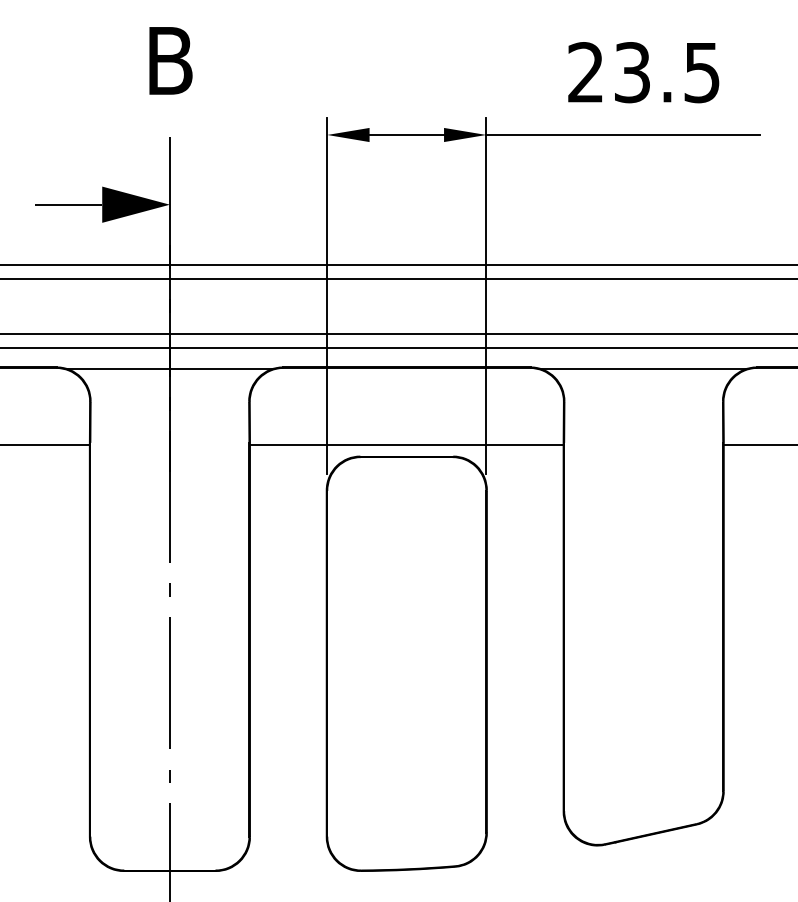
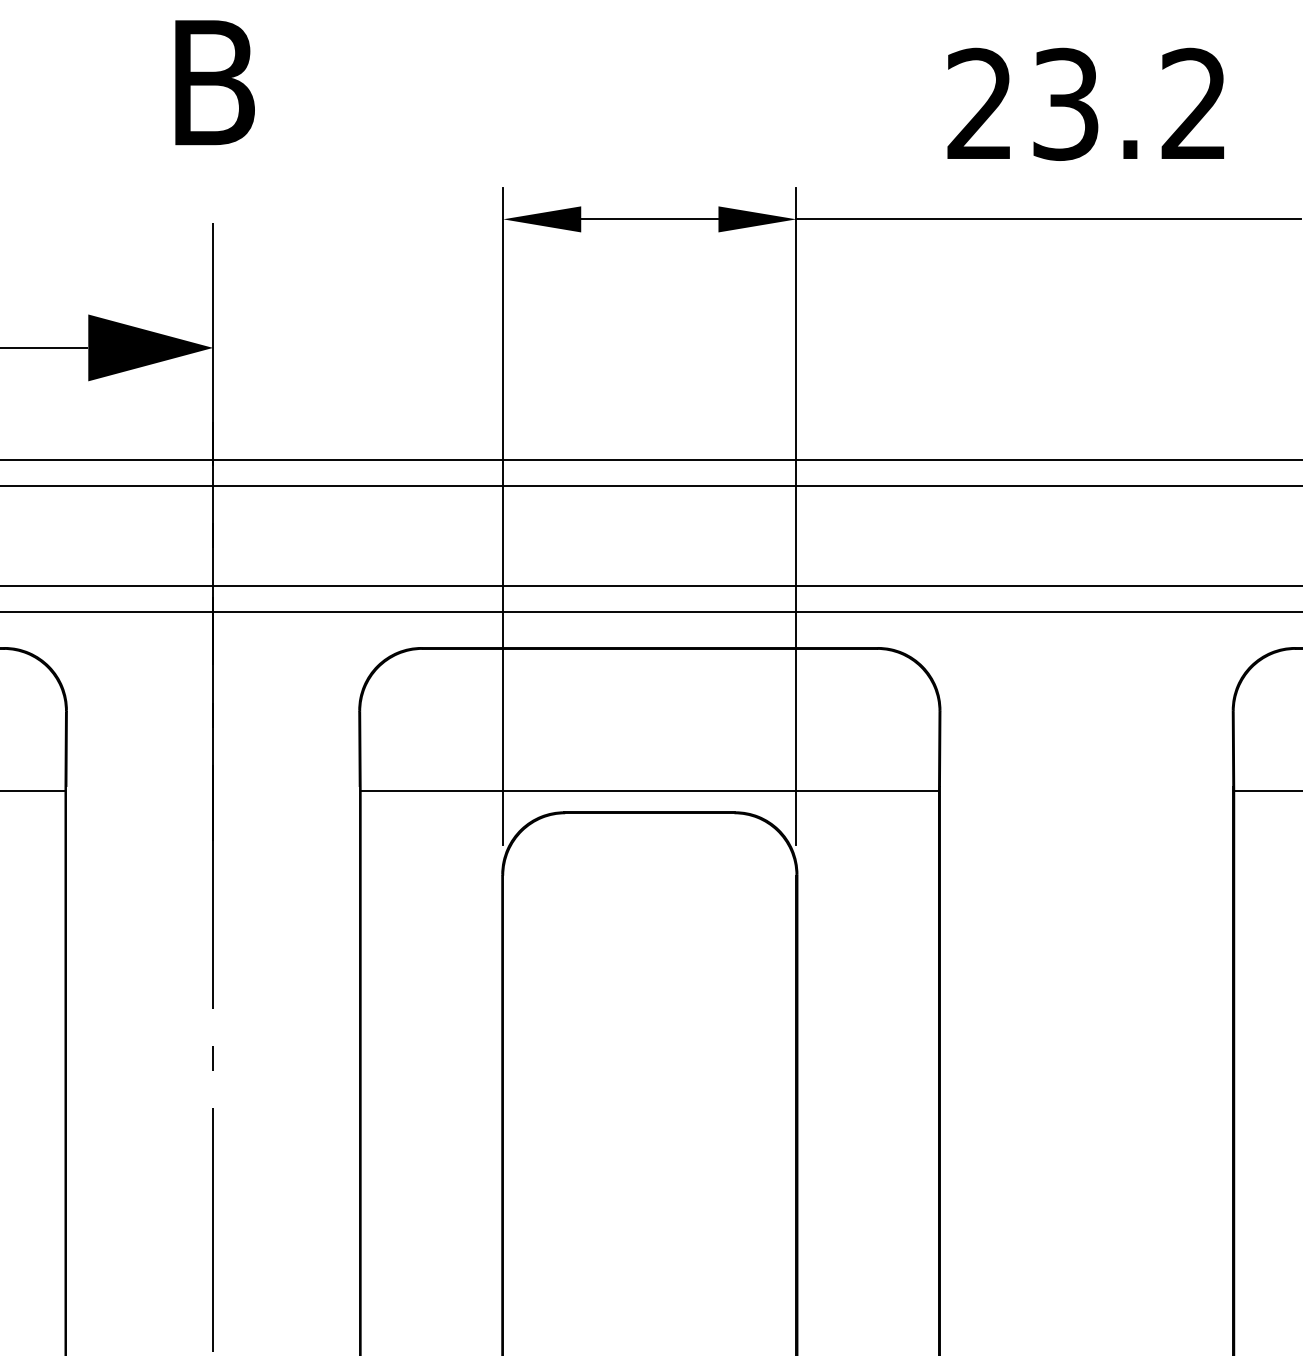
text: (701, 72) -> (1193, 104), 23.5 -> 23.2
line: (169, 369) -> (212, 651), removed
line: (643, 369) -> (1086, 651), removed

